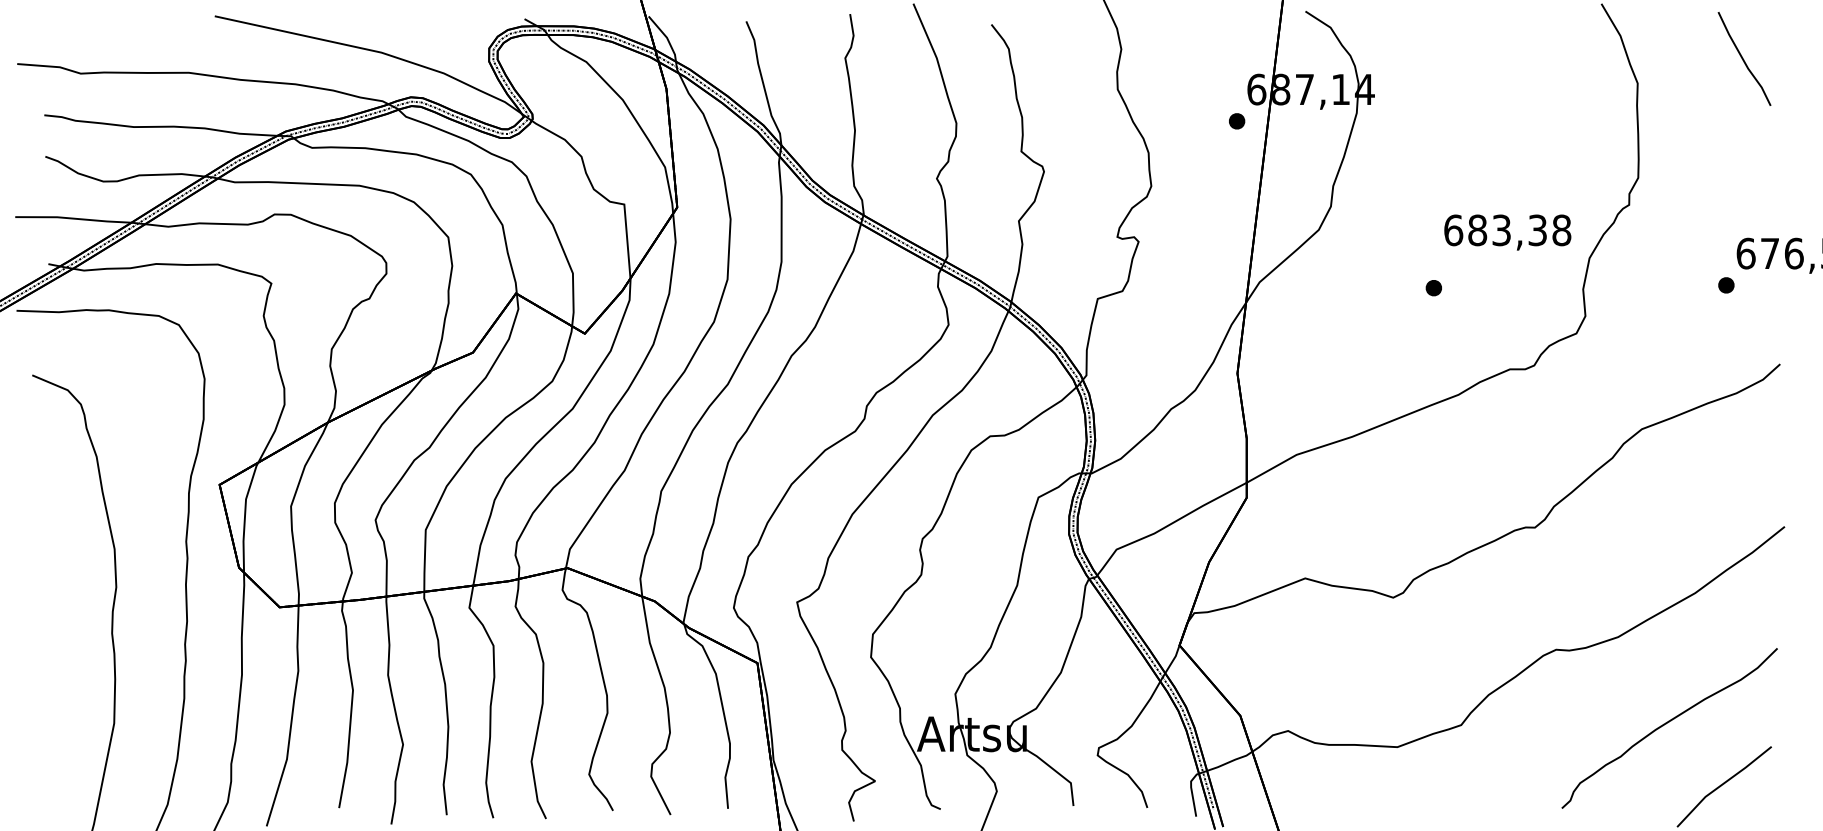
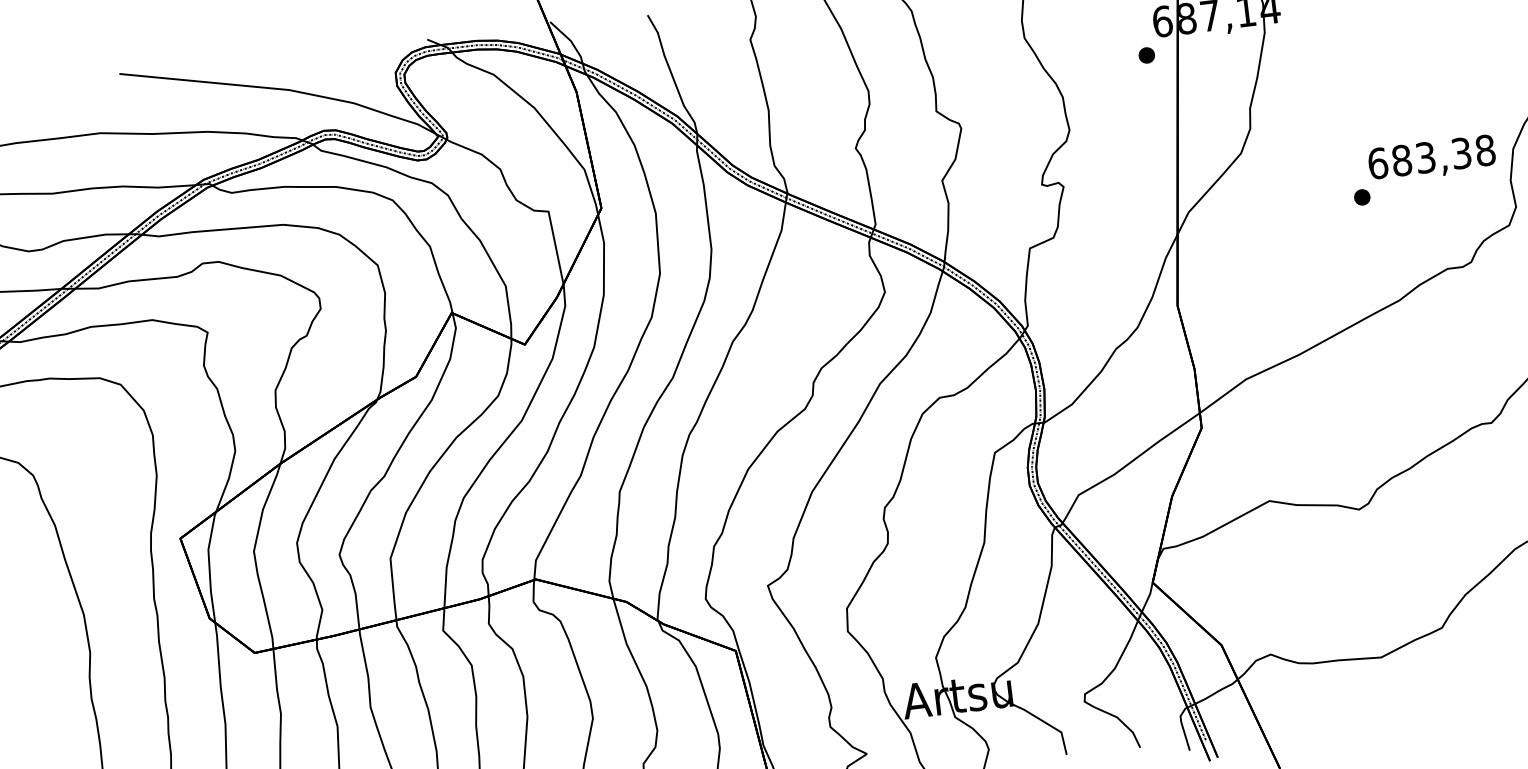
text: (1507, 232) -> (1431, 159), moved

